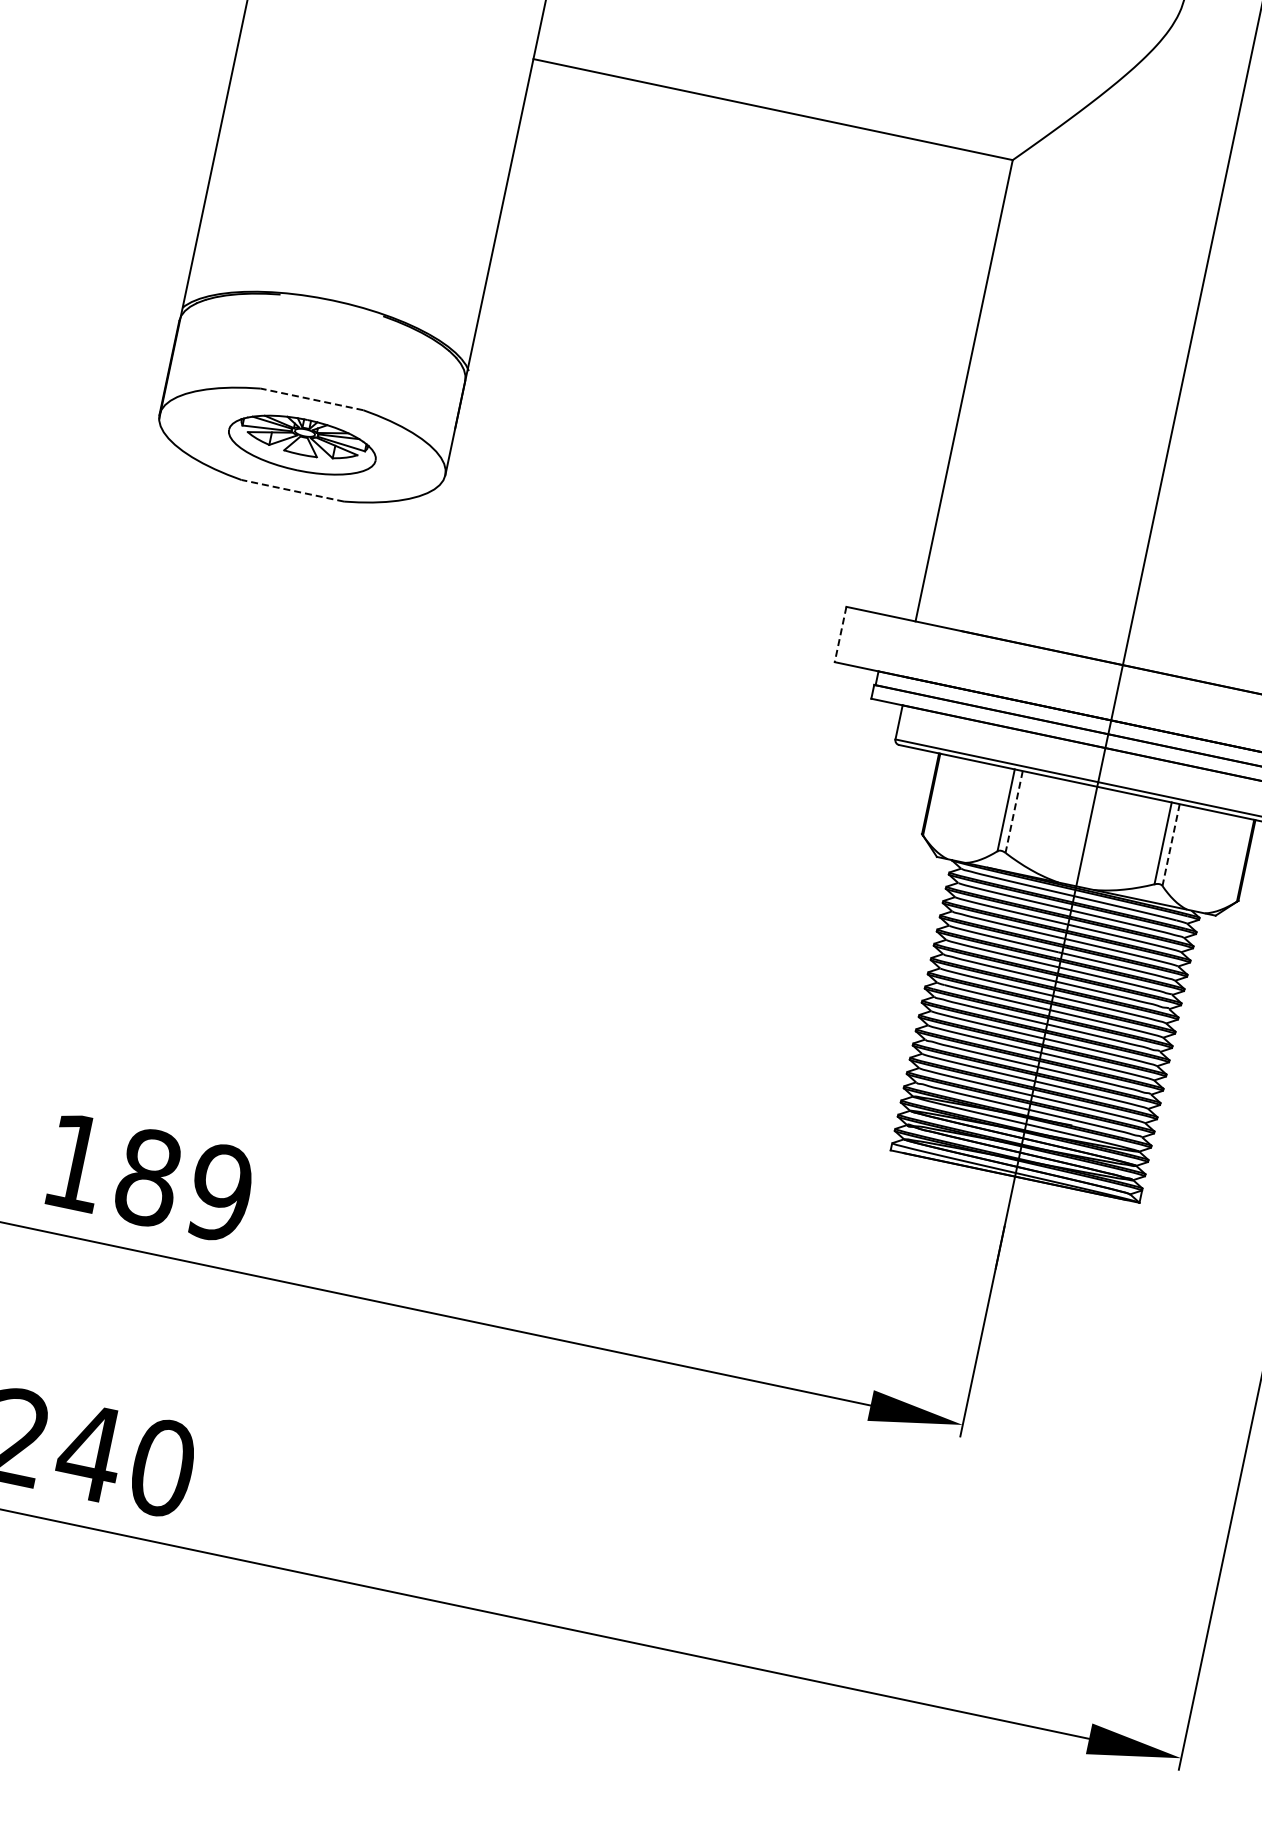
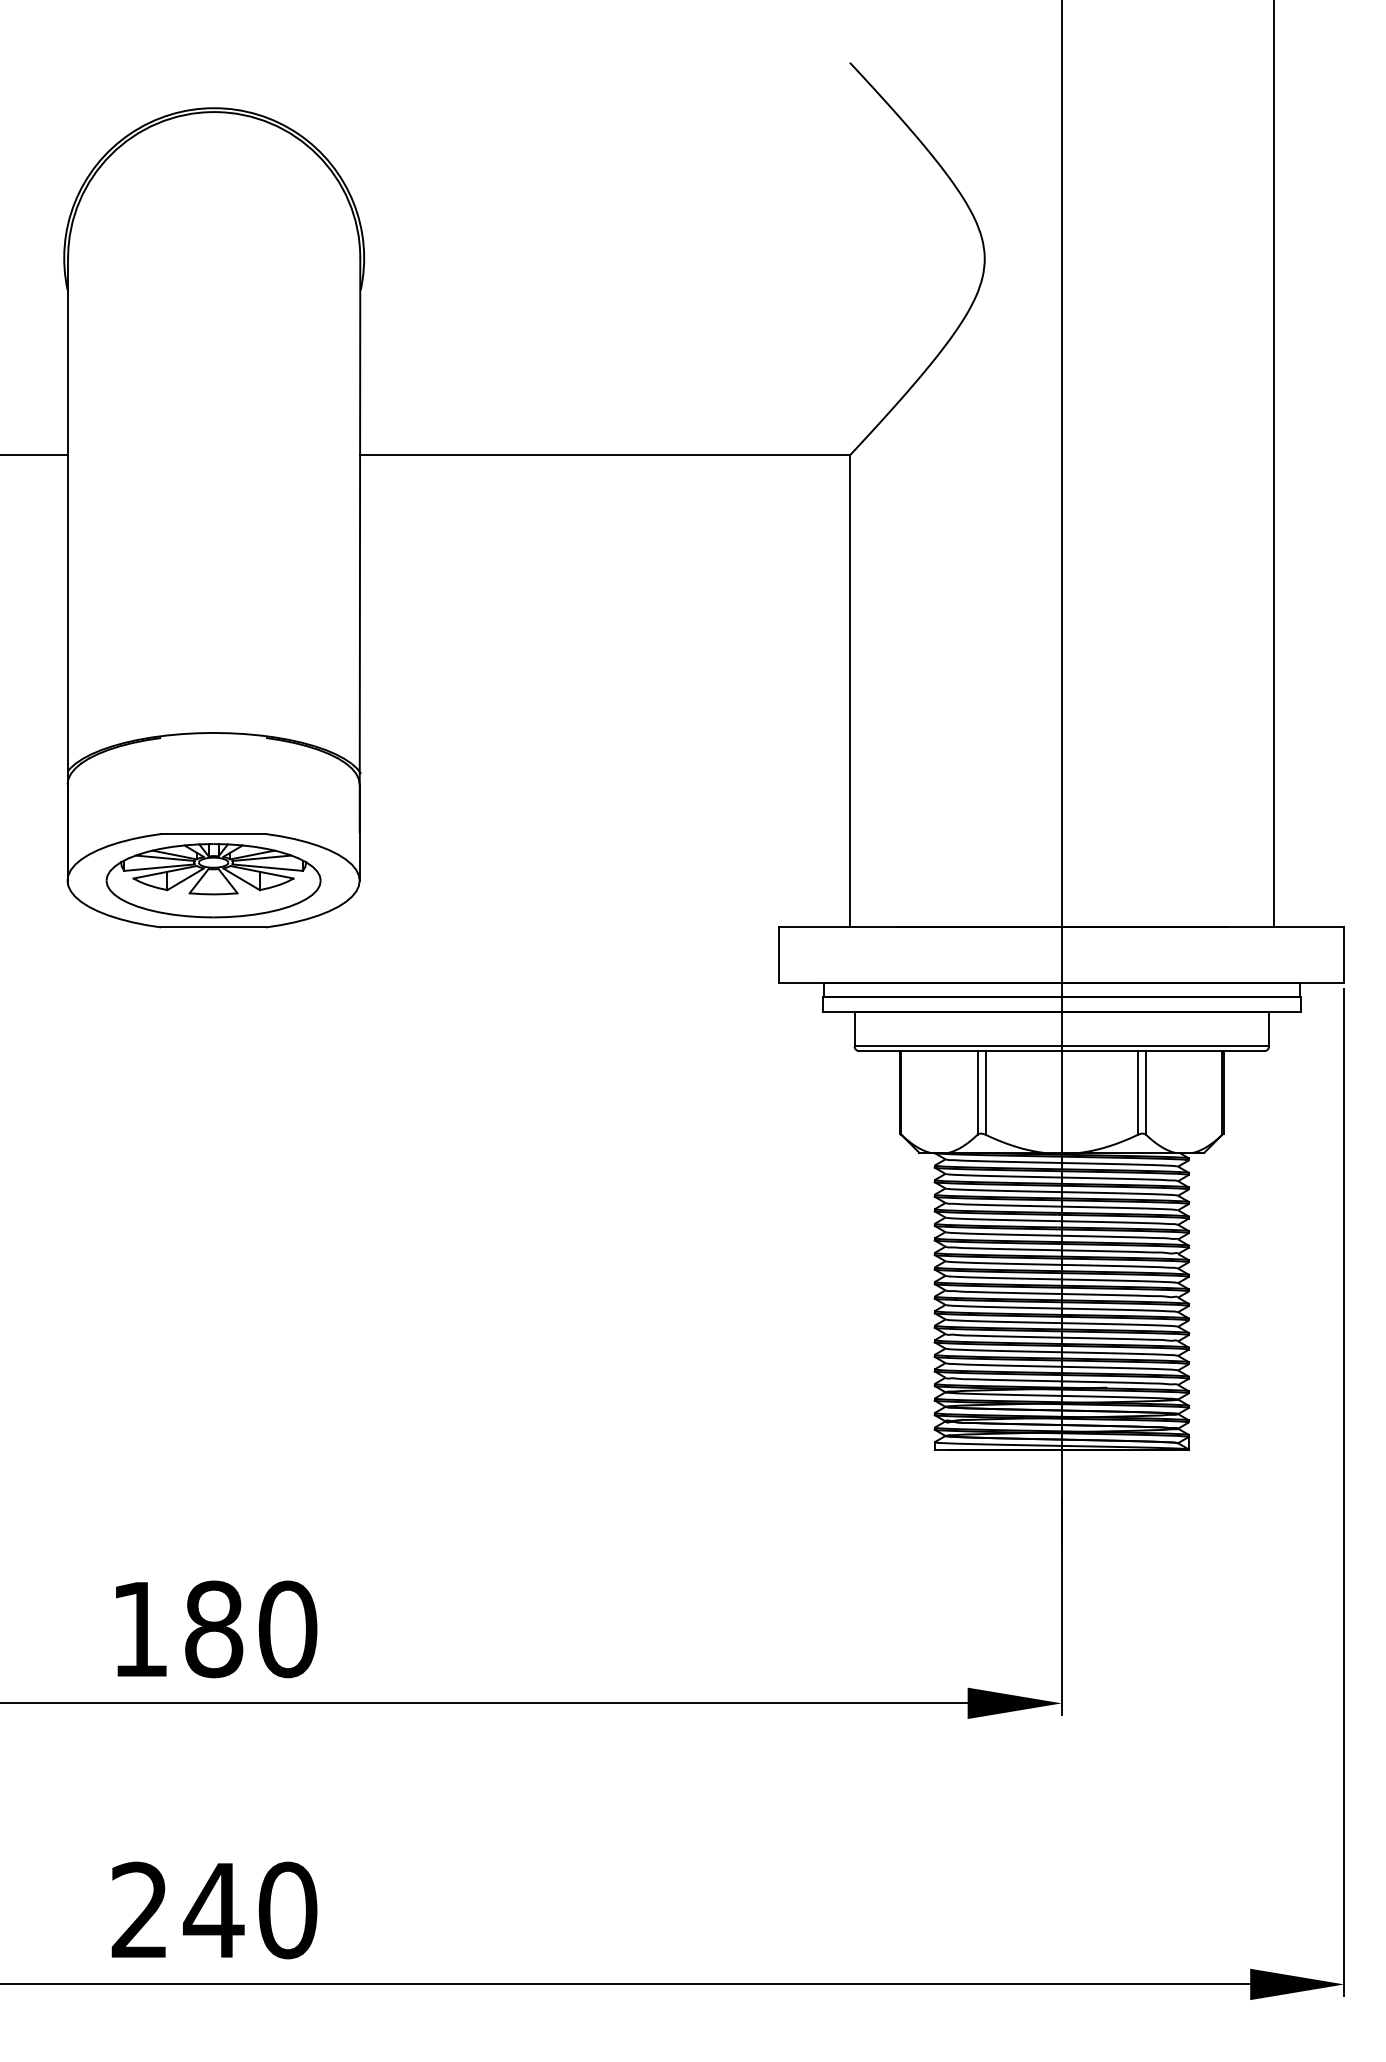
line: (311, 399) -> (213, 834), dashed -> solid
part: (302, 444) -> (213, 880), size x1.43
line: (292, 490) -> (213, 927), dashed -> solid
line: (840, 634) -> (779, 955), dashed -> solid
line: (1013, 812) -> (985, 1093), dashed -> solid
line: (1171, 845) -> (1146, 1093), dashed -> solid
text: (220, 1193) -> (287, 1629), 189 -> 180

